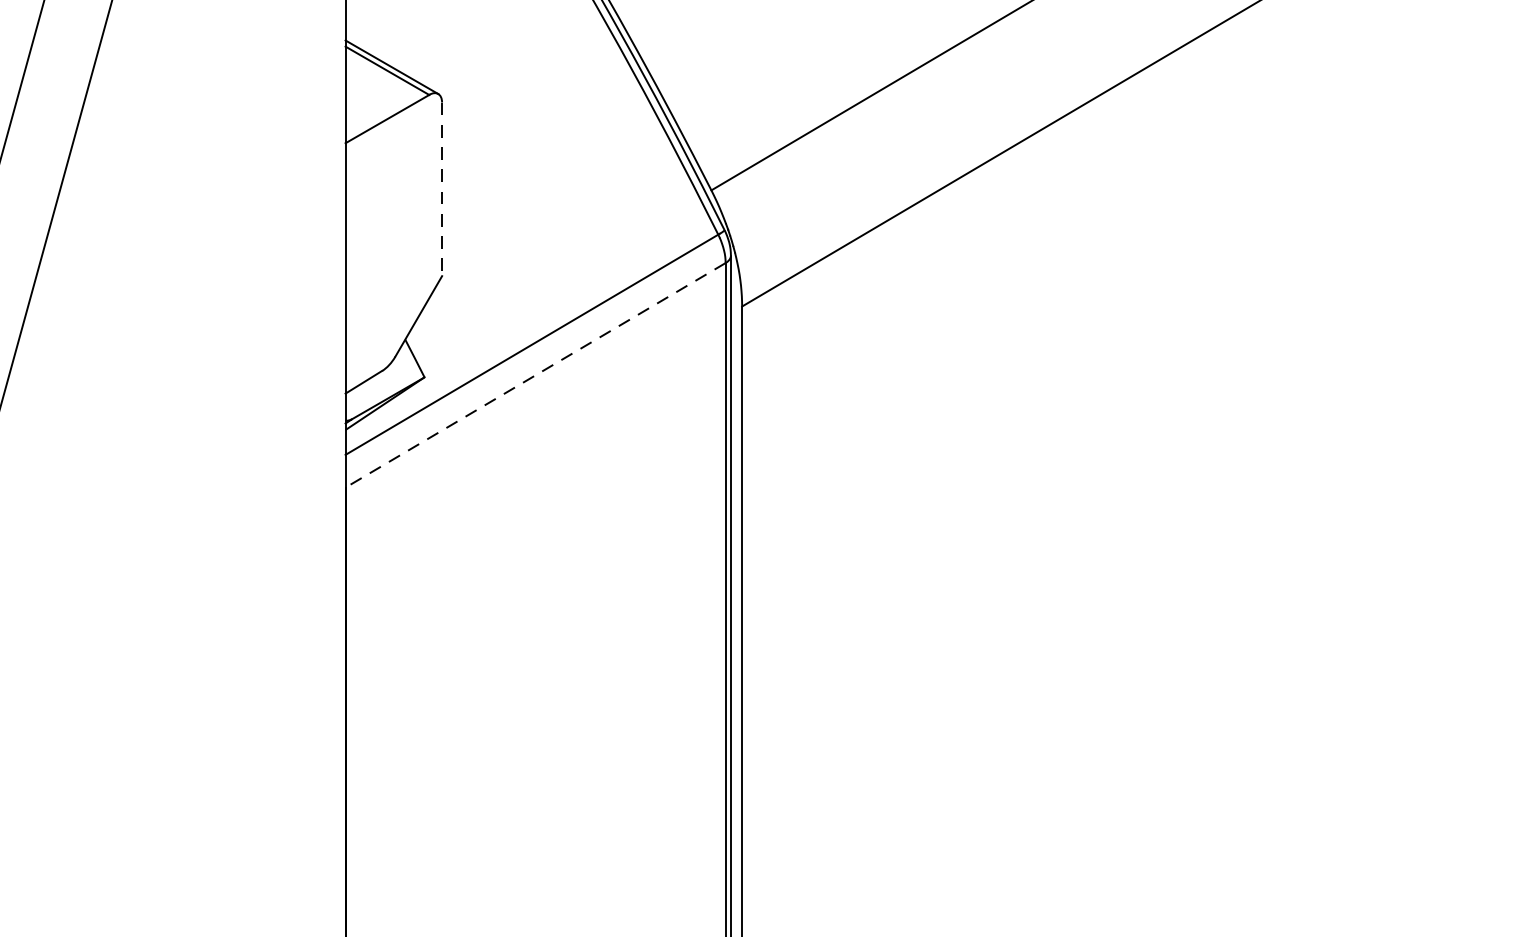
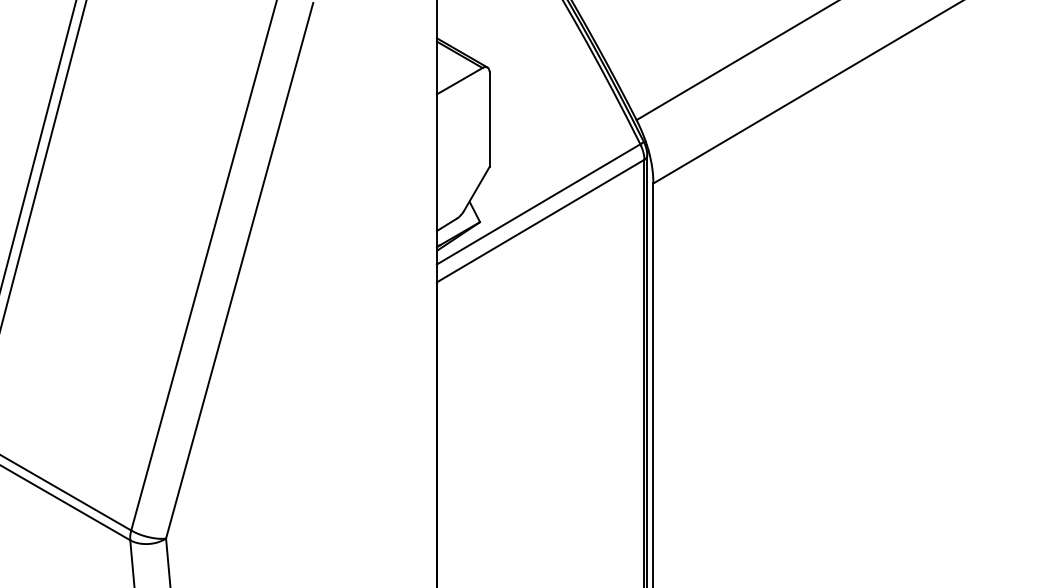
line: (441, 191) -> (489, 120), dashed -> solid
line: (535, 376) -> (540, 221), dashed -> solid

